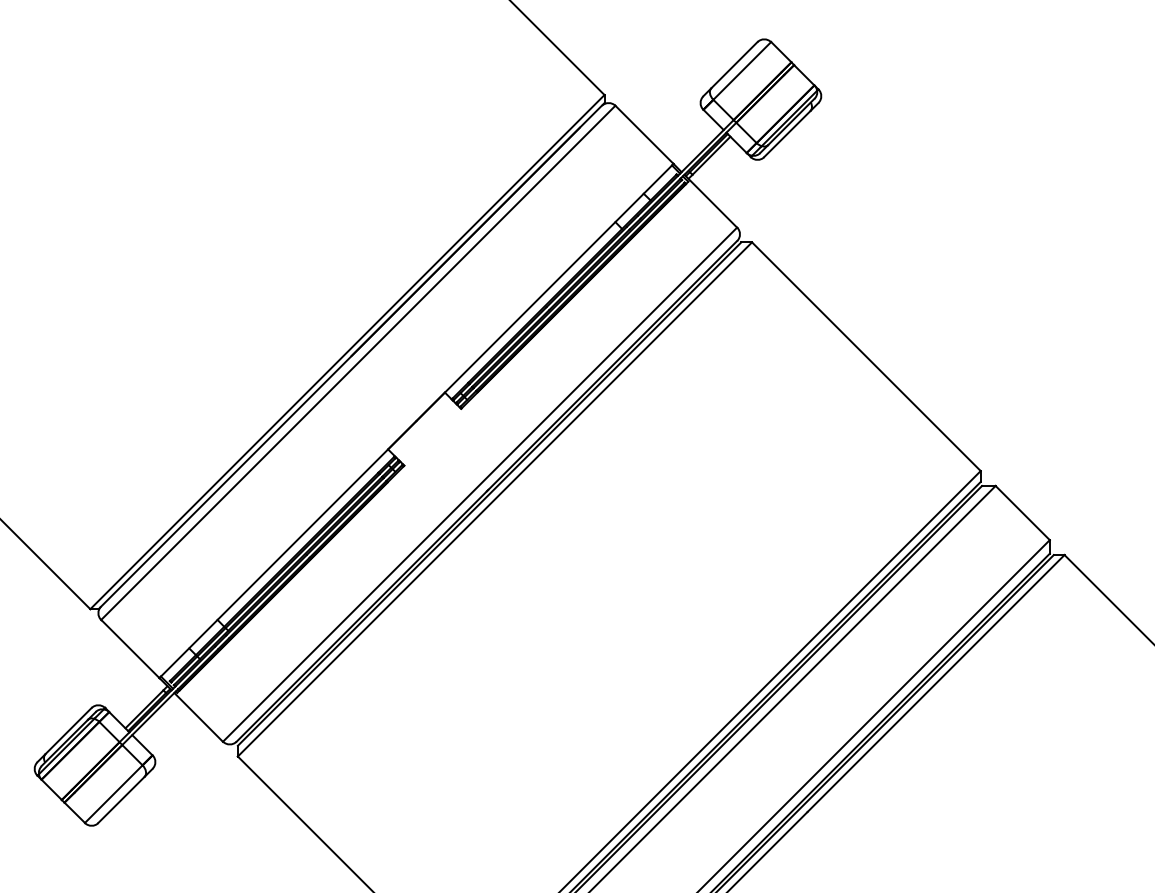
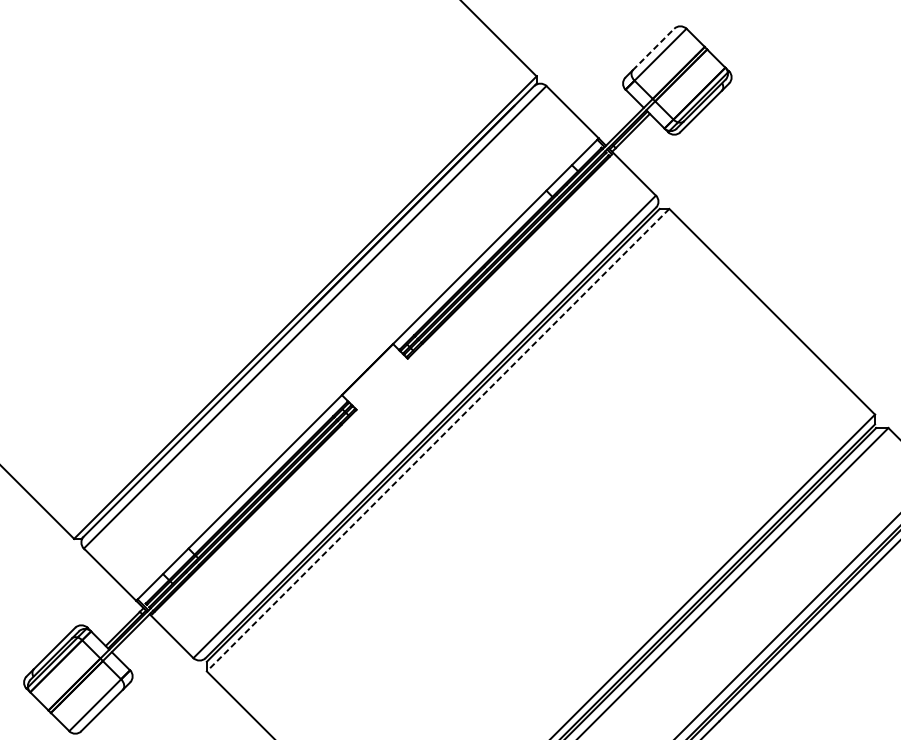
line: (734, 65) -> (653, 49), solid -> dashed
line: (494, 499) -> (437, 440), solid -> dashed

